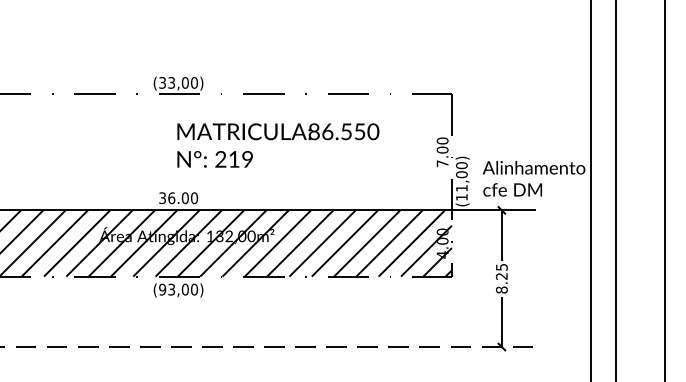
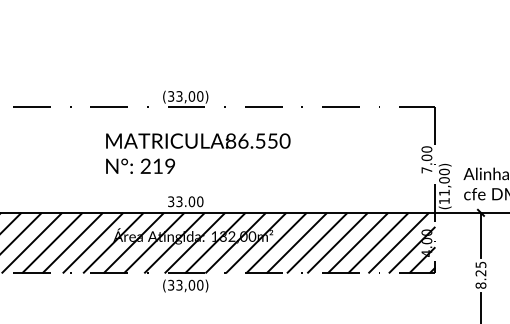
text: (278, 145) -> (198, 153), moved
text: (171, 198) -> (179, 202), 36.00 -> 33.00
text: (162, 289) -> (171, 285), (93,00) -> (33,00)

